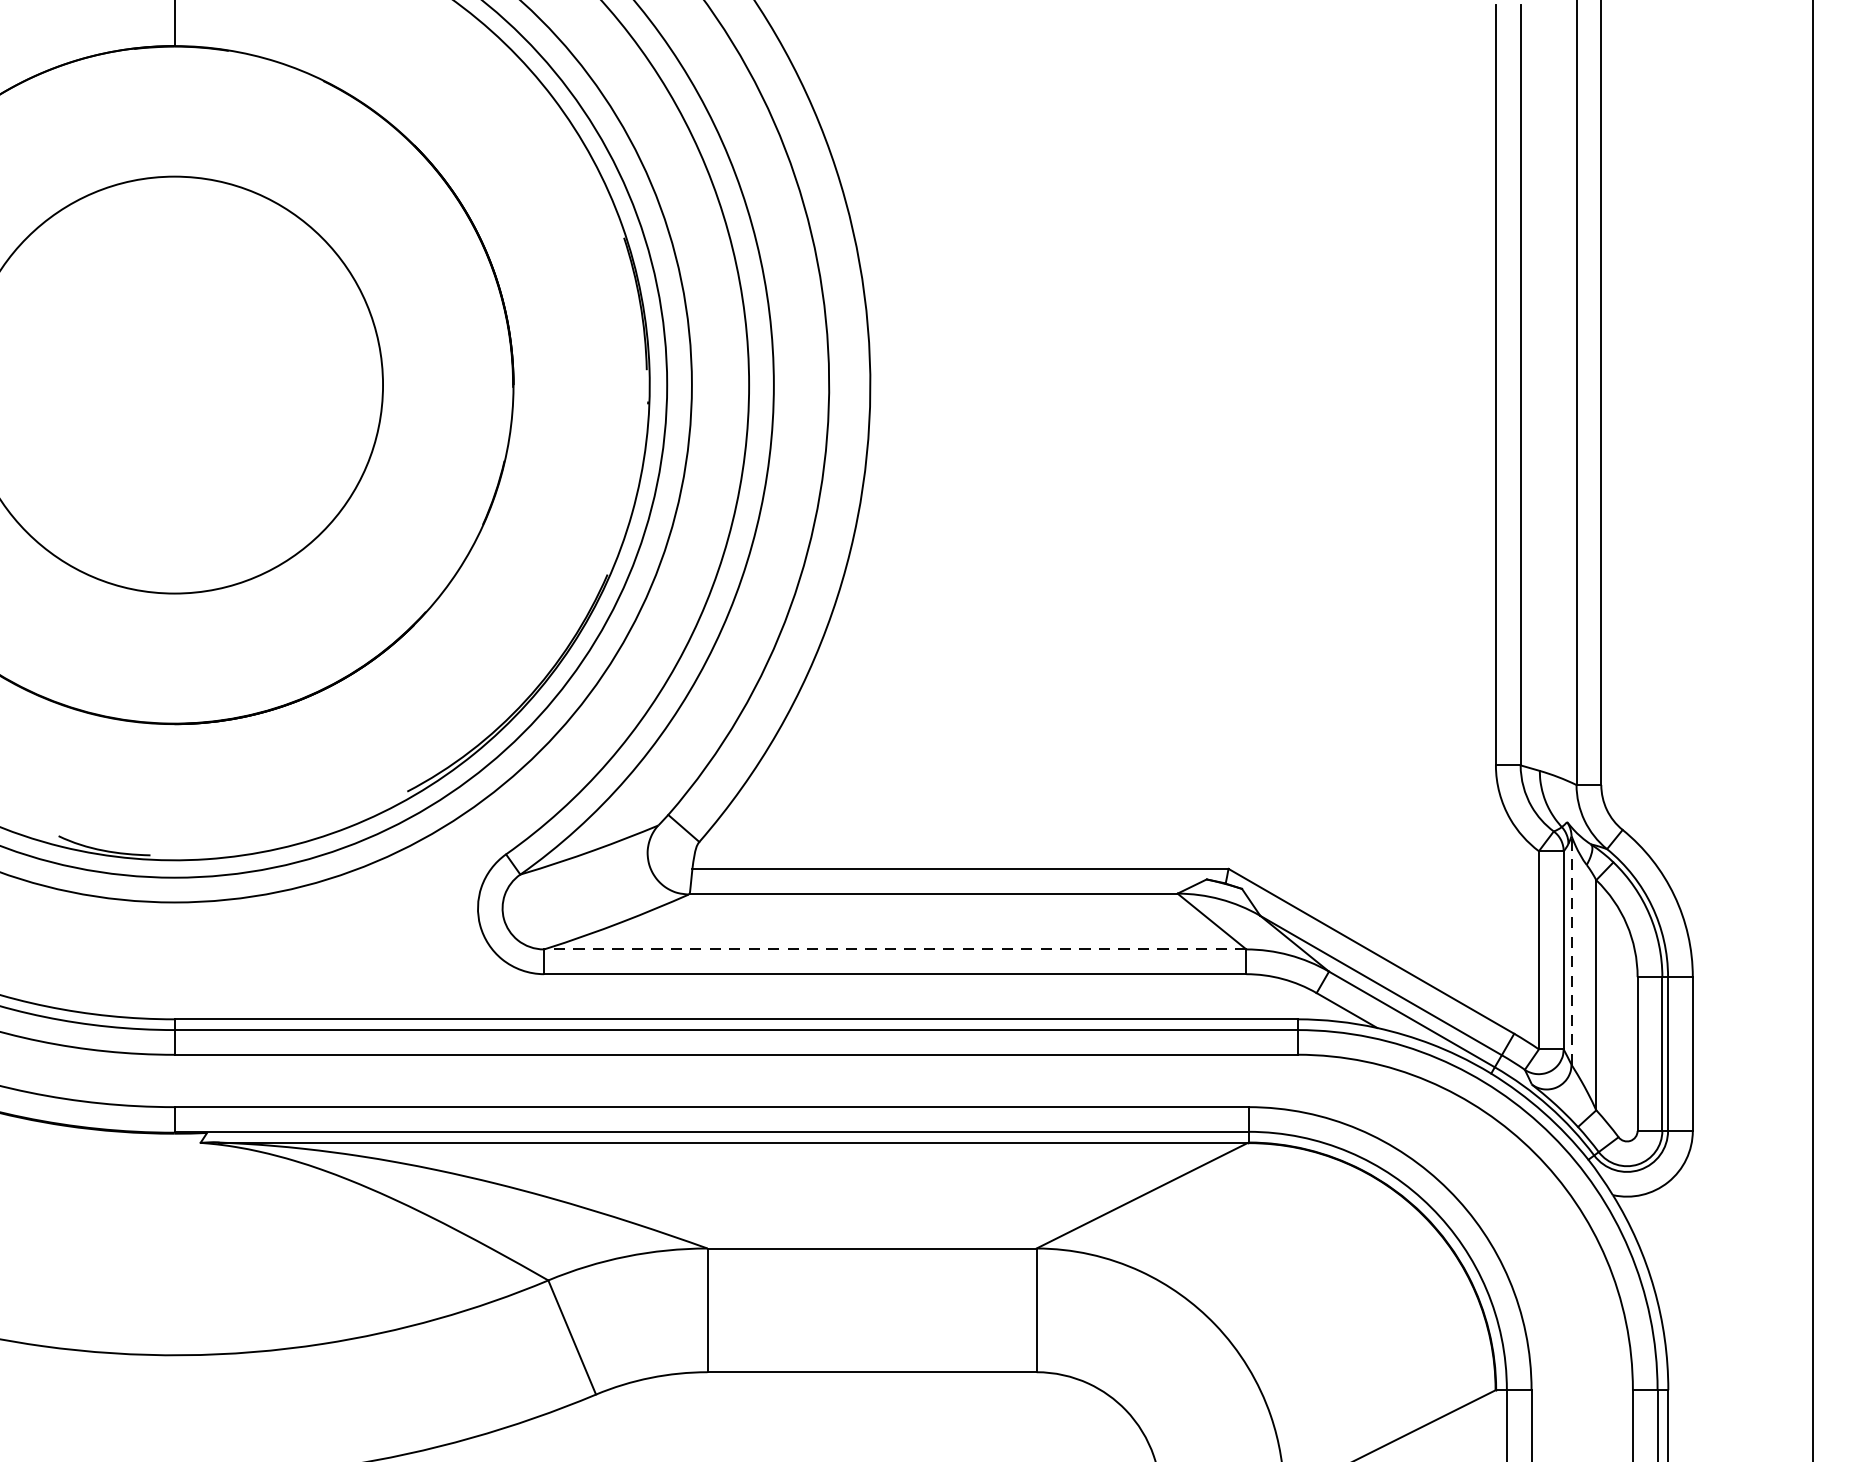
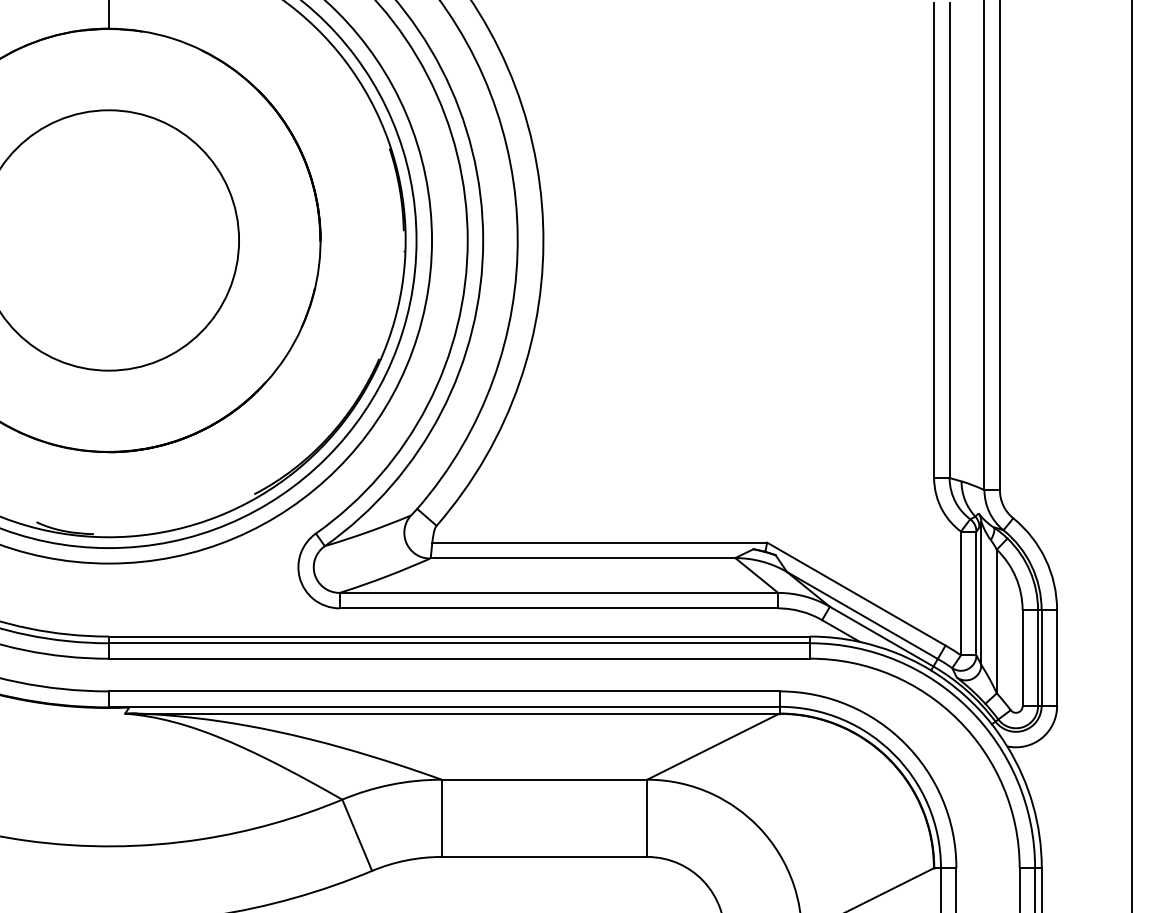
line: (894, 948) -> (558, 592), dashed -> solid
line: (1571, 950) -> (981, 593), dashed -> solid

